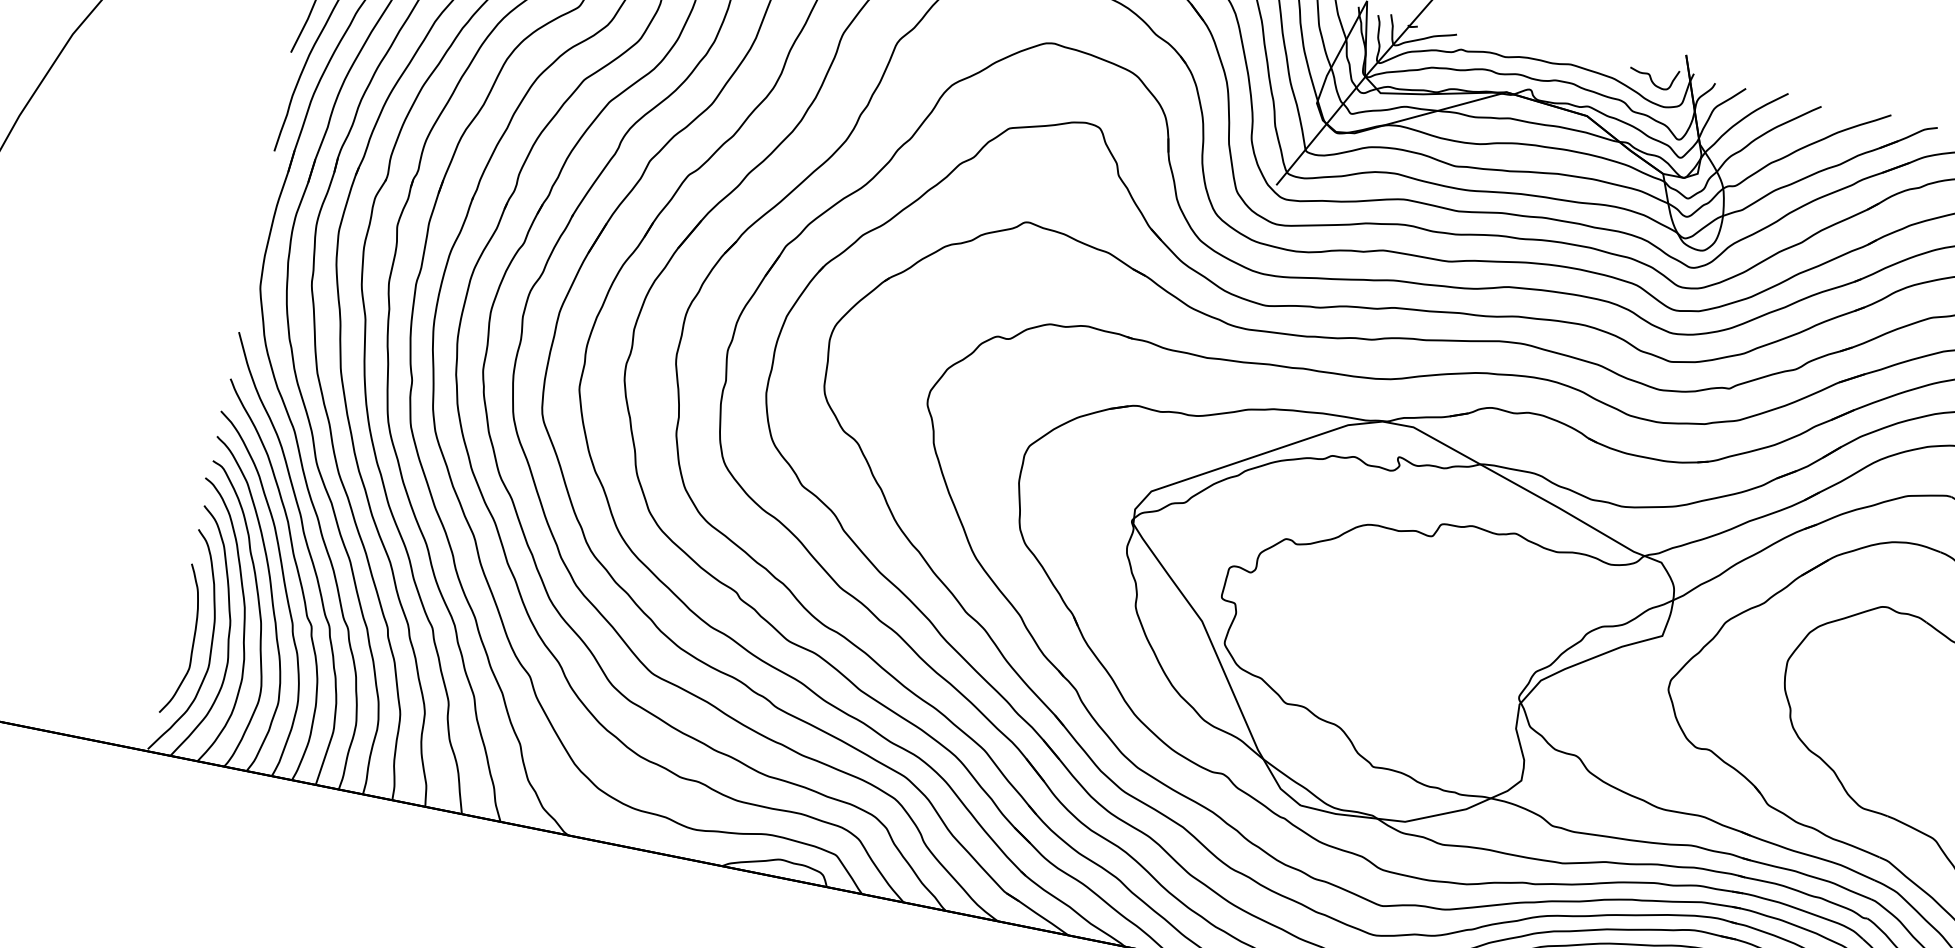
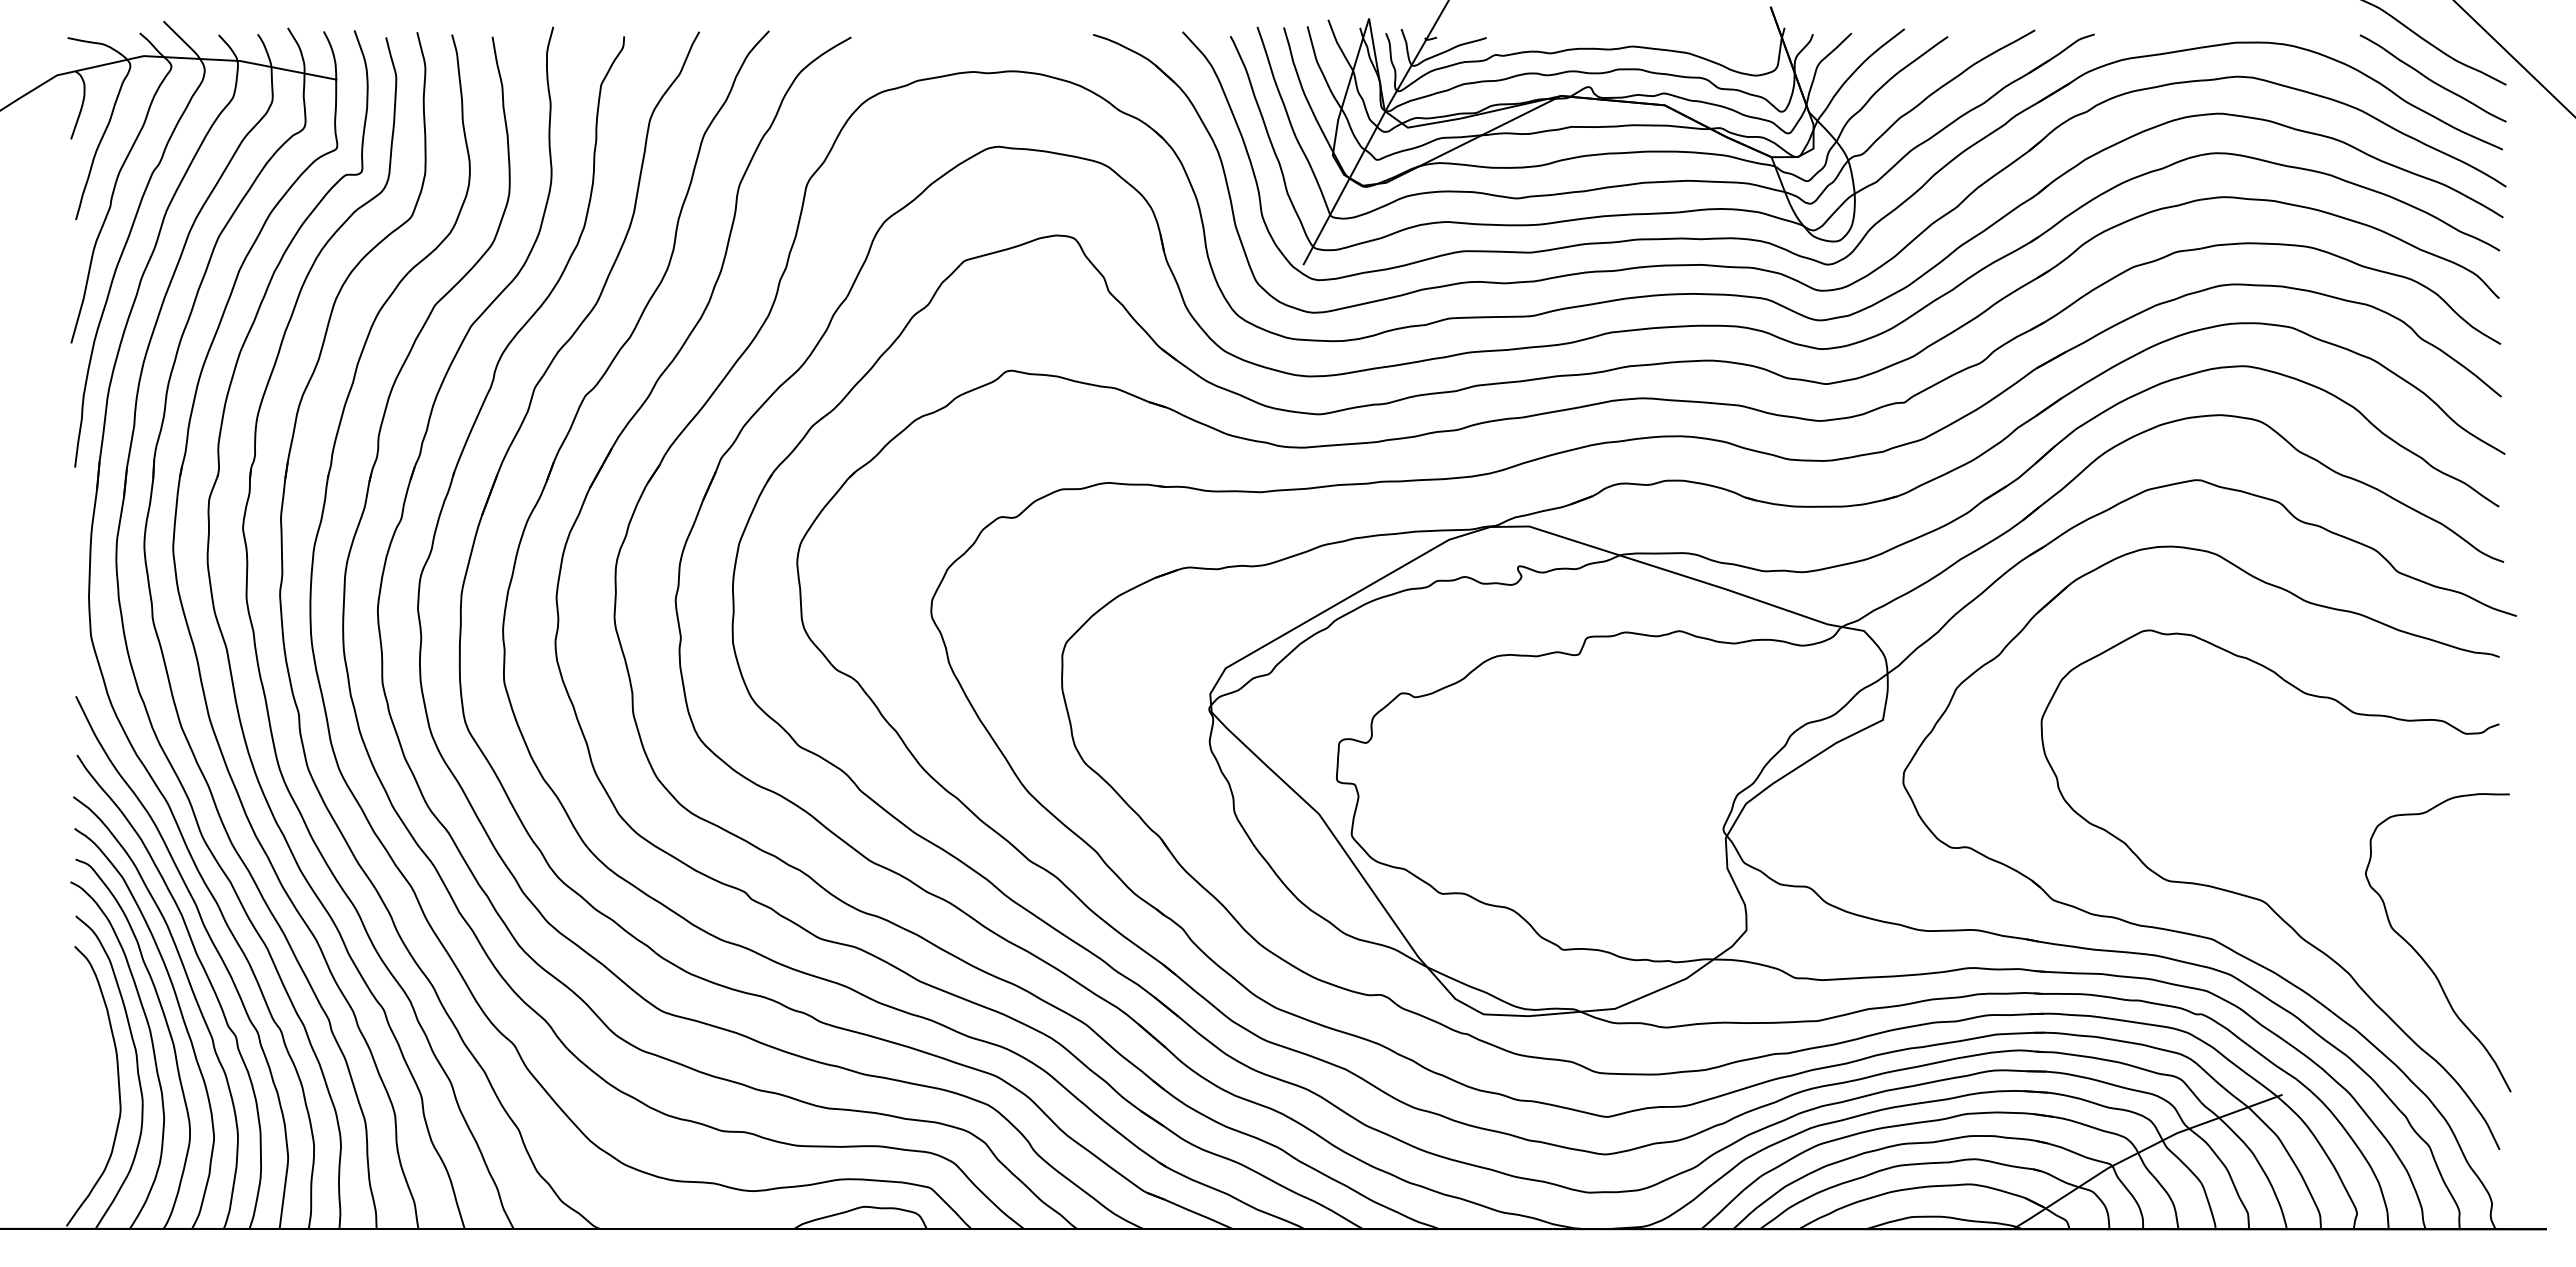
curve: (1651, 78) -> (1734, 43), removed
curve: (193, 641) -> (95, 1084), removed

